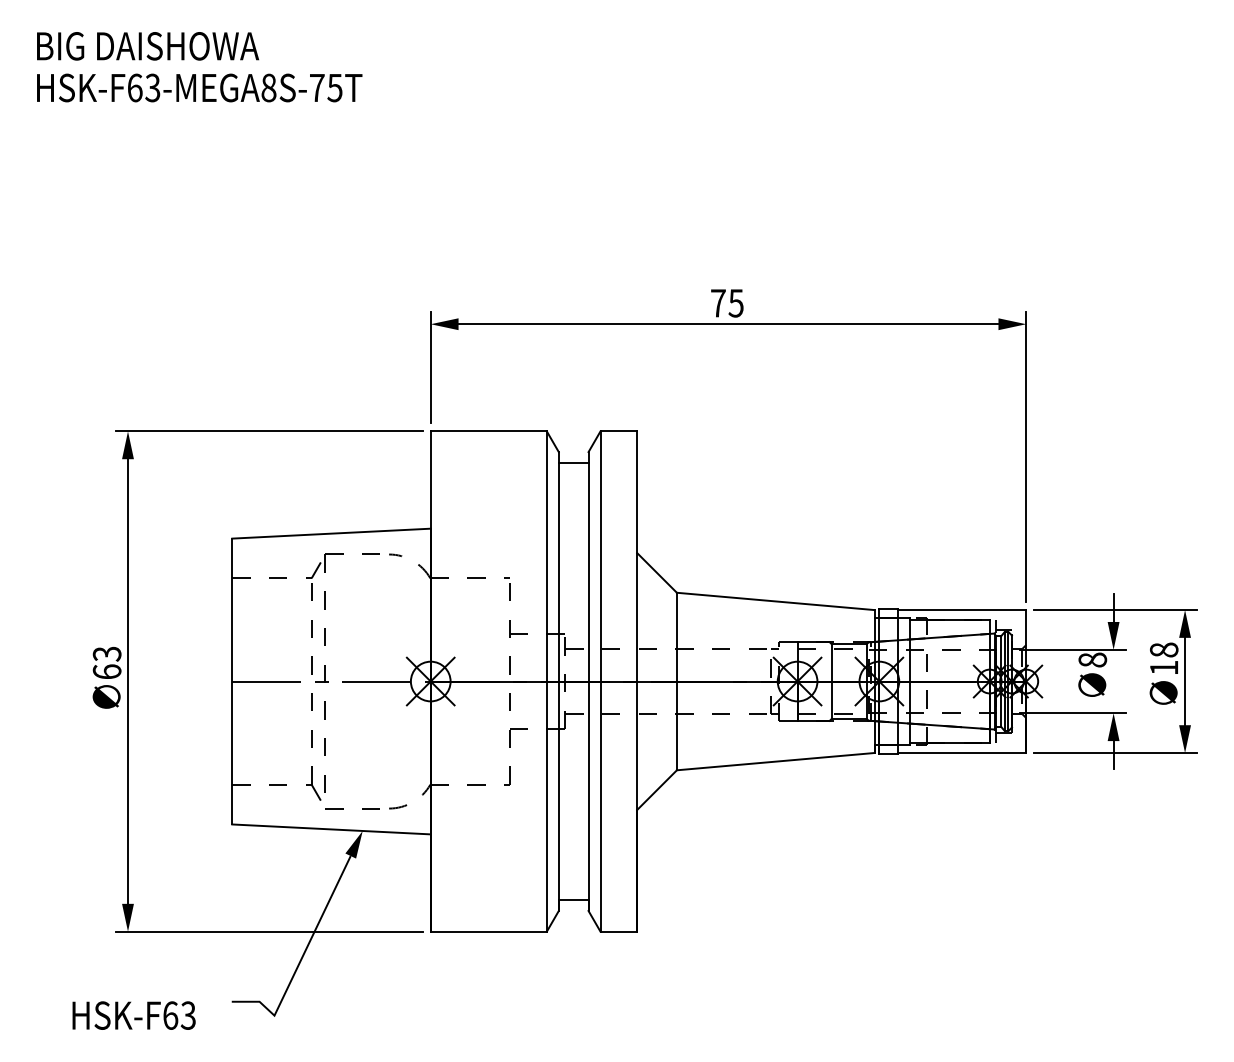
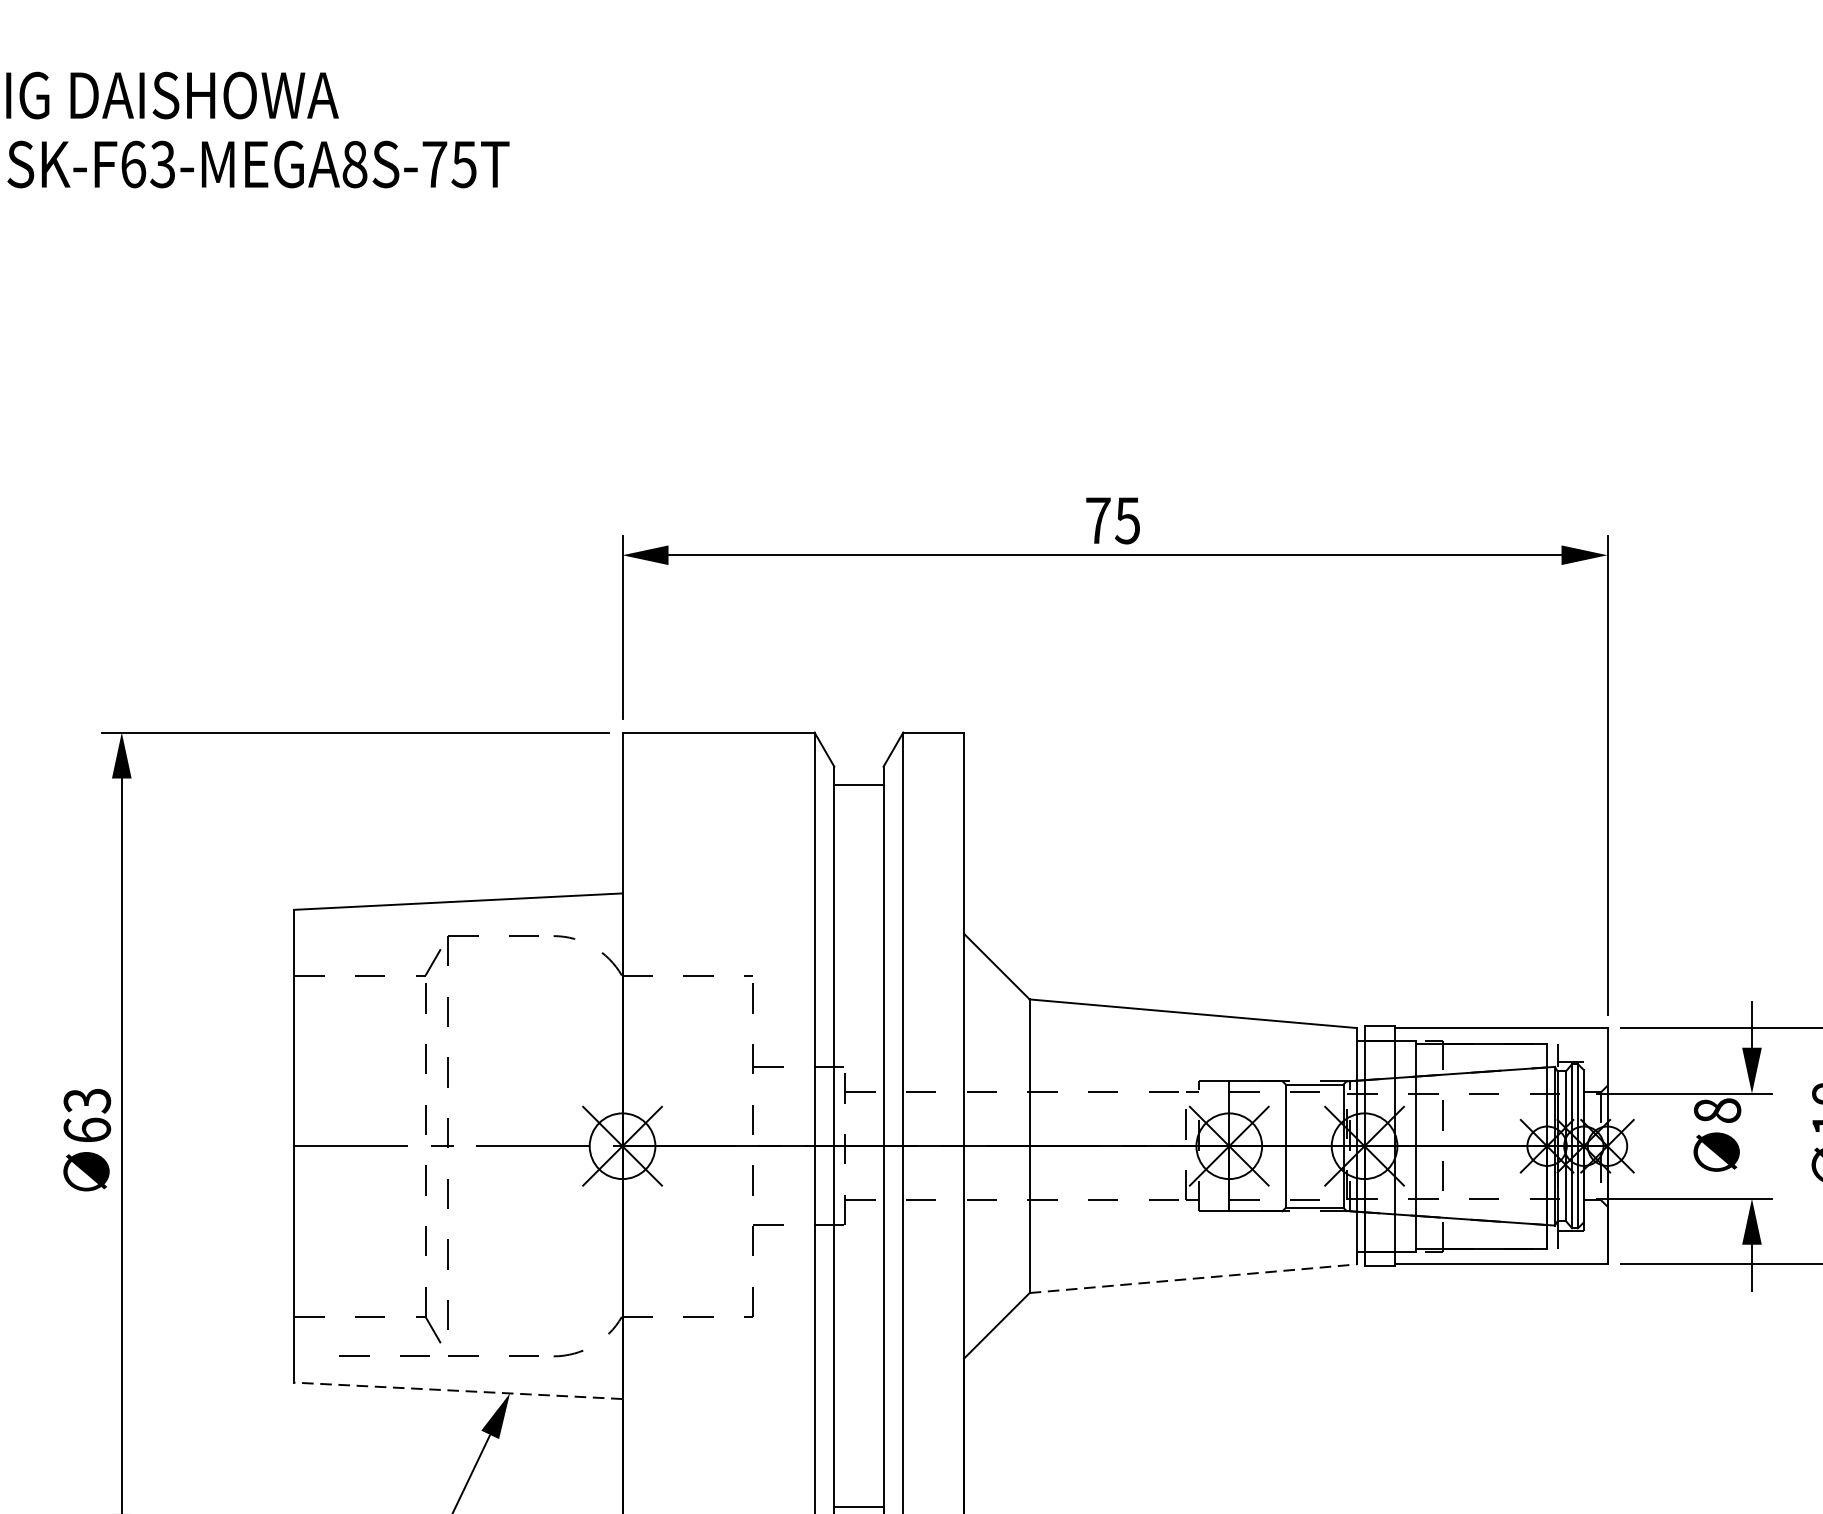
line: (776, 761) -> (1194, 1278), solid -> dashed
line: (277, 808) -> (369, 1356), added
line: (331, 829) -> (458, 1390), solid -> dashed

